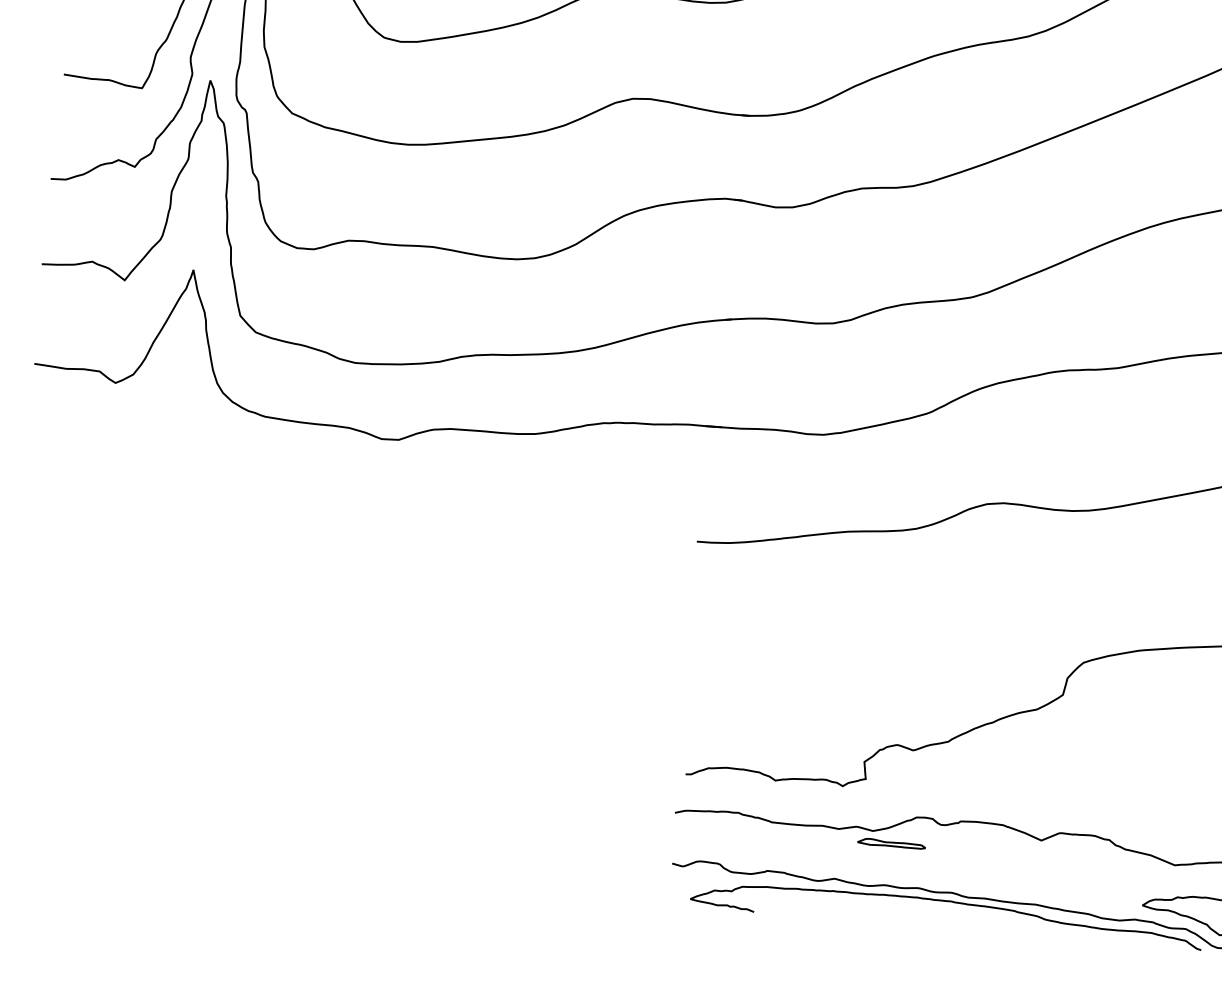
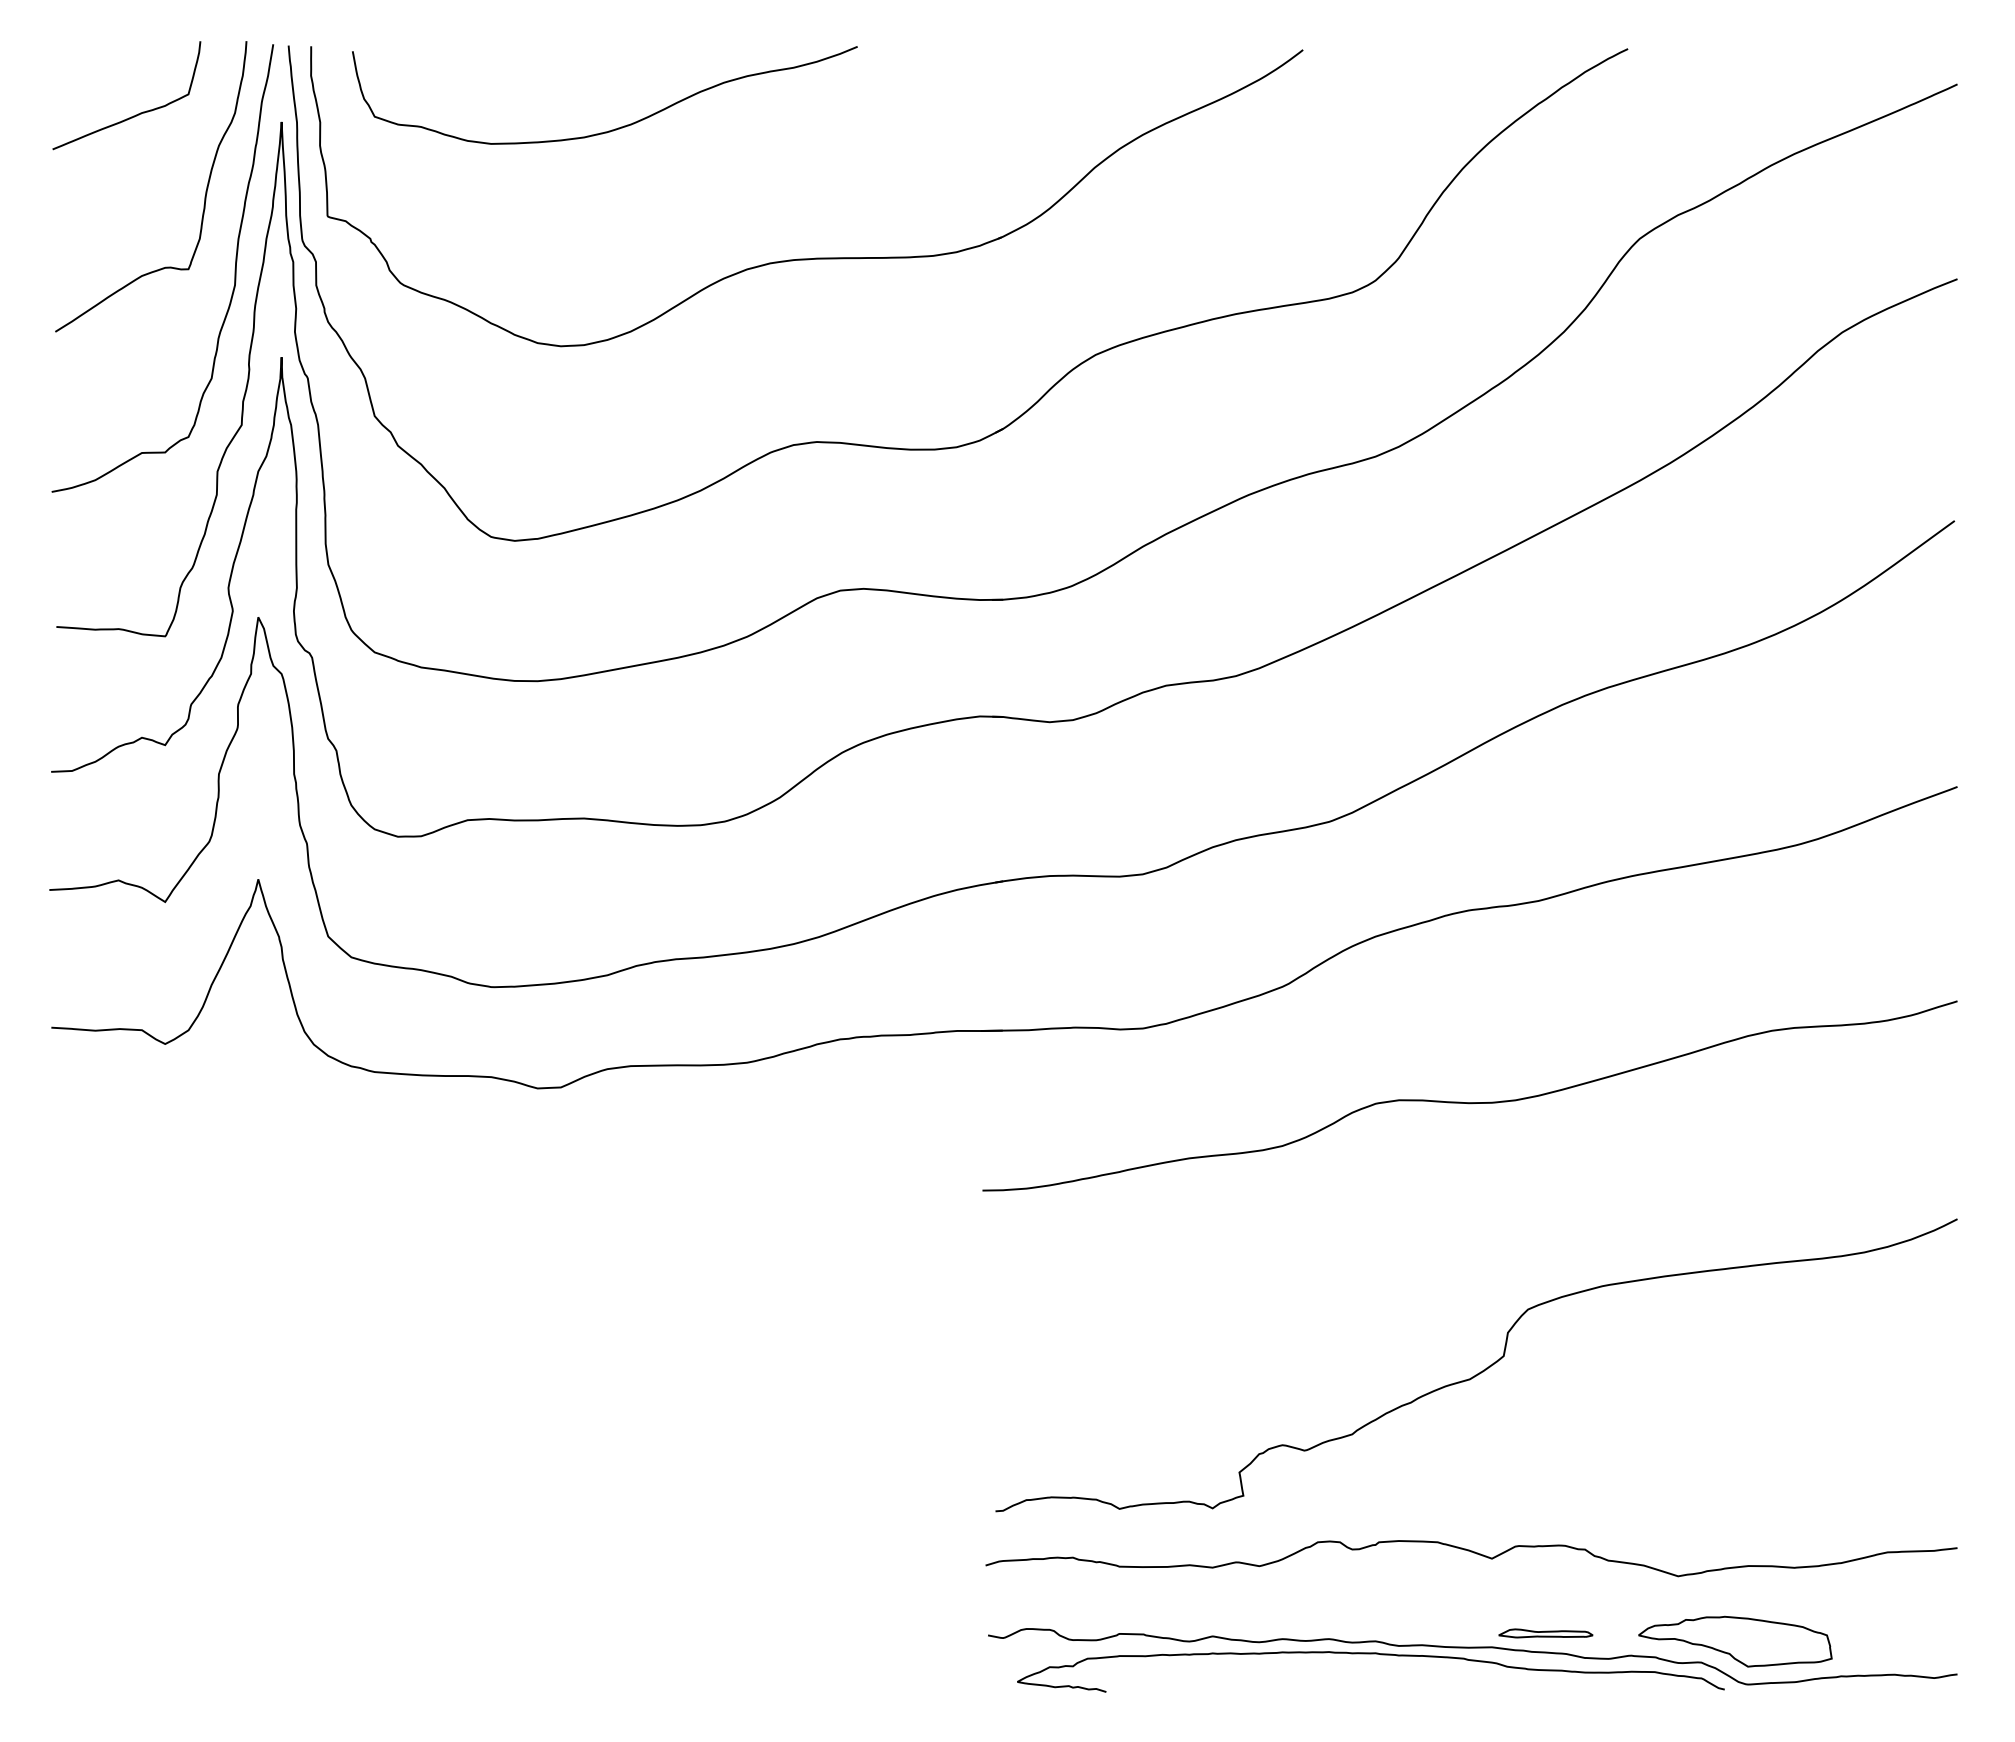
part: (891, 843) -> (1545, 1633), moved

